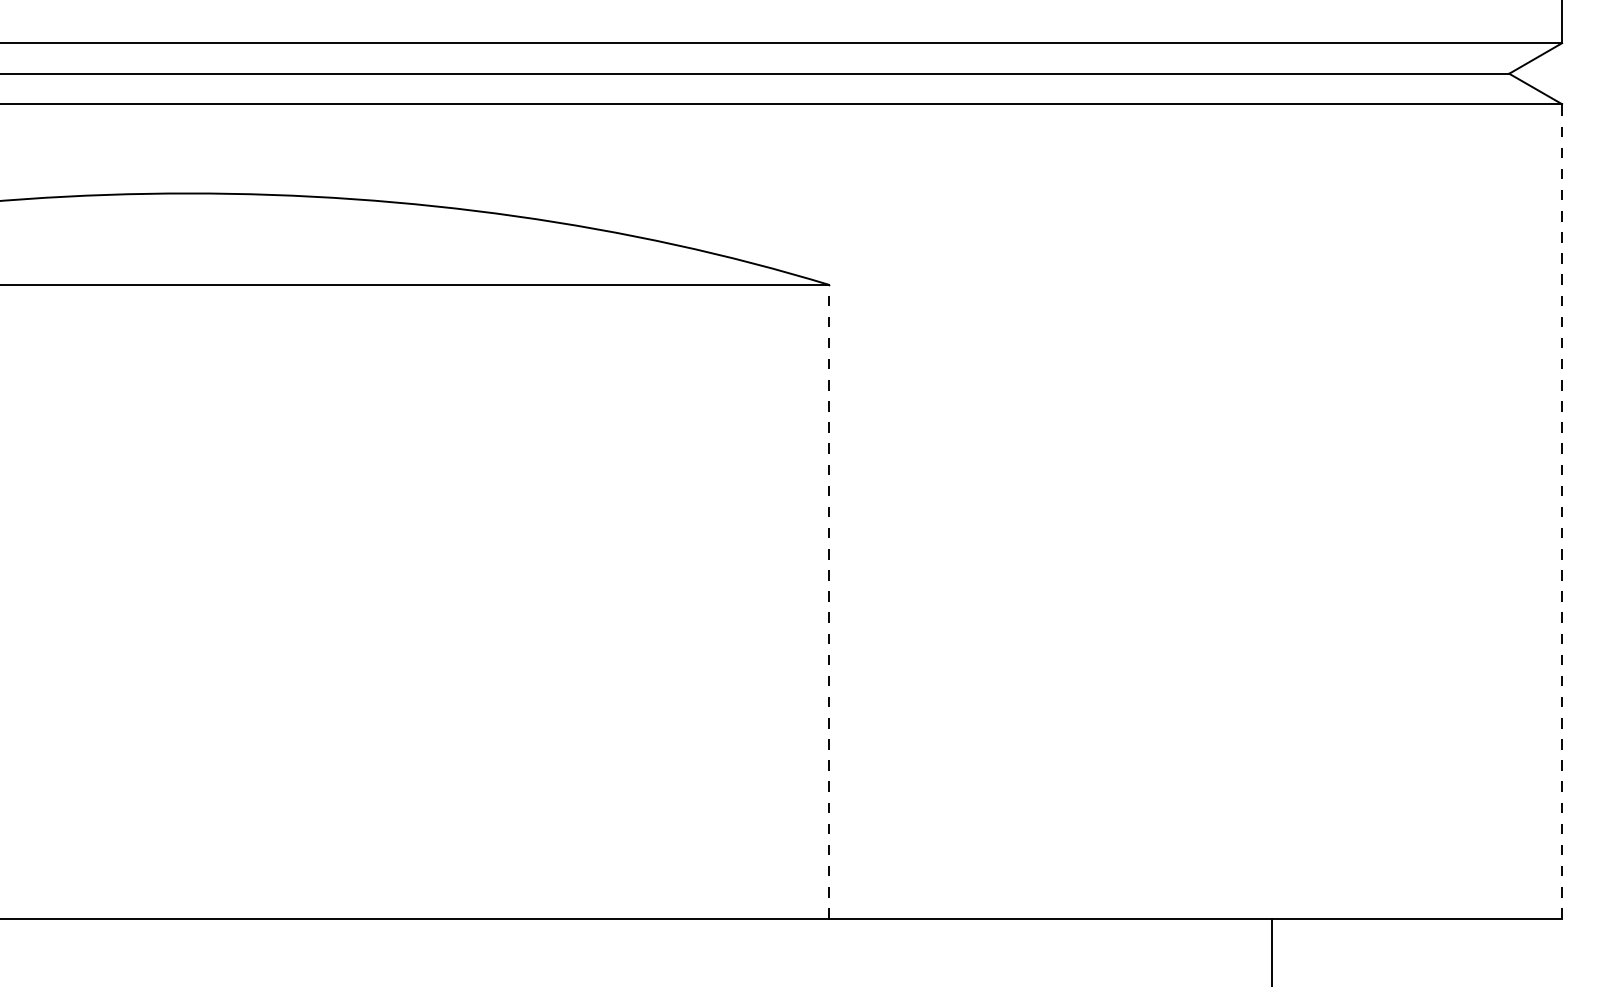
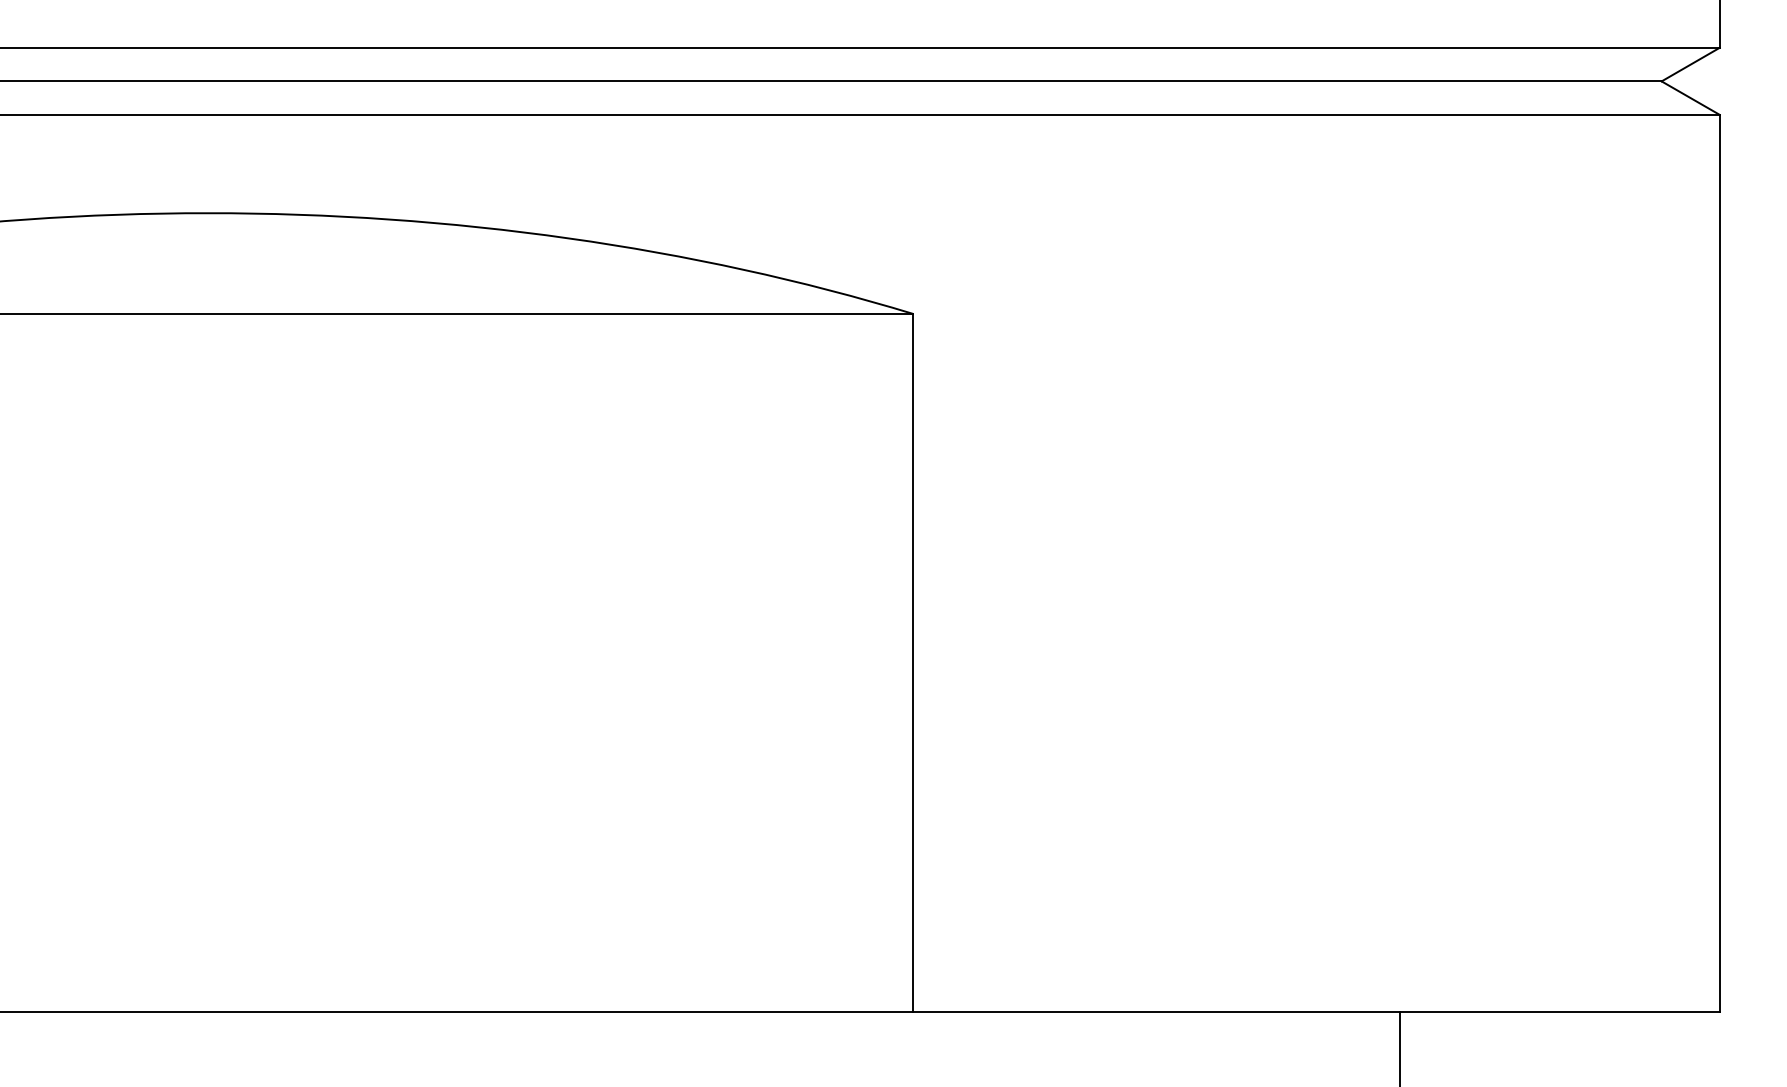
line: (1562, 510) -> (1720, 562), dashed -> solid
line: (829, 601) -> (913, 662), dashed -> solid

